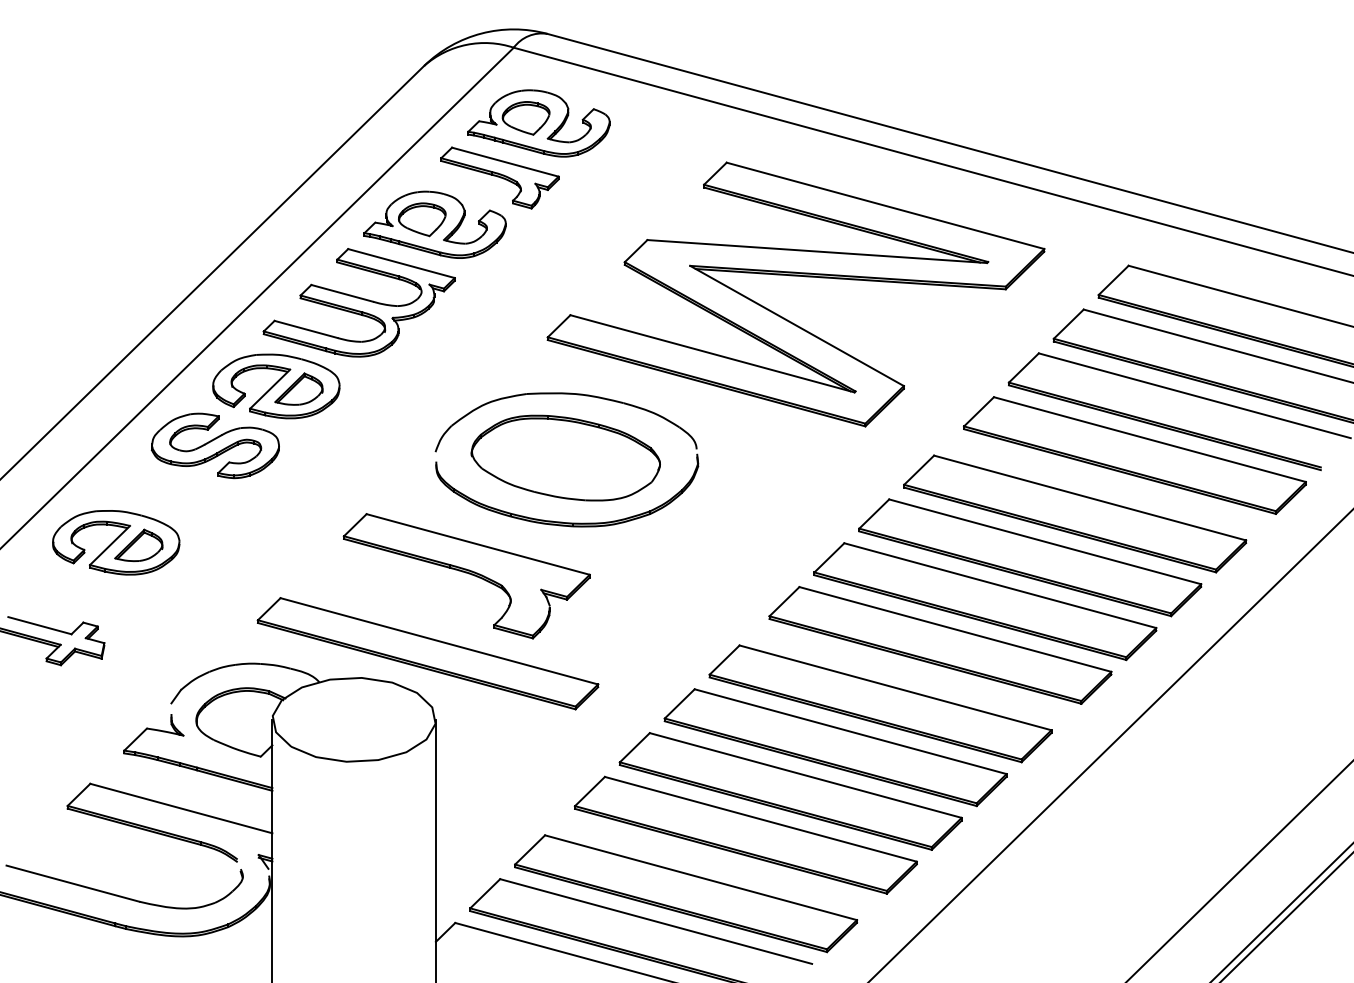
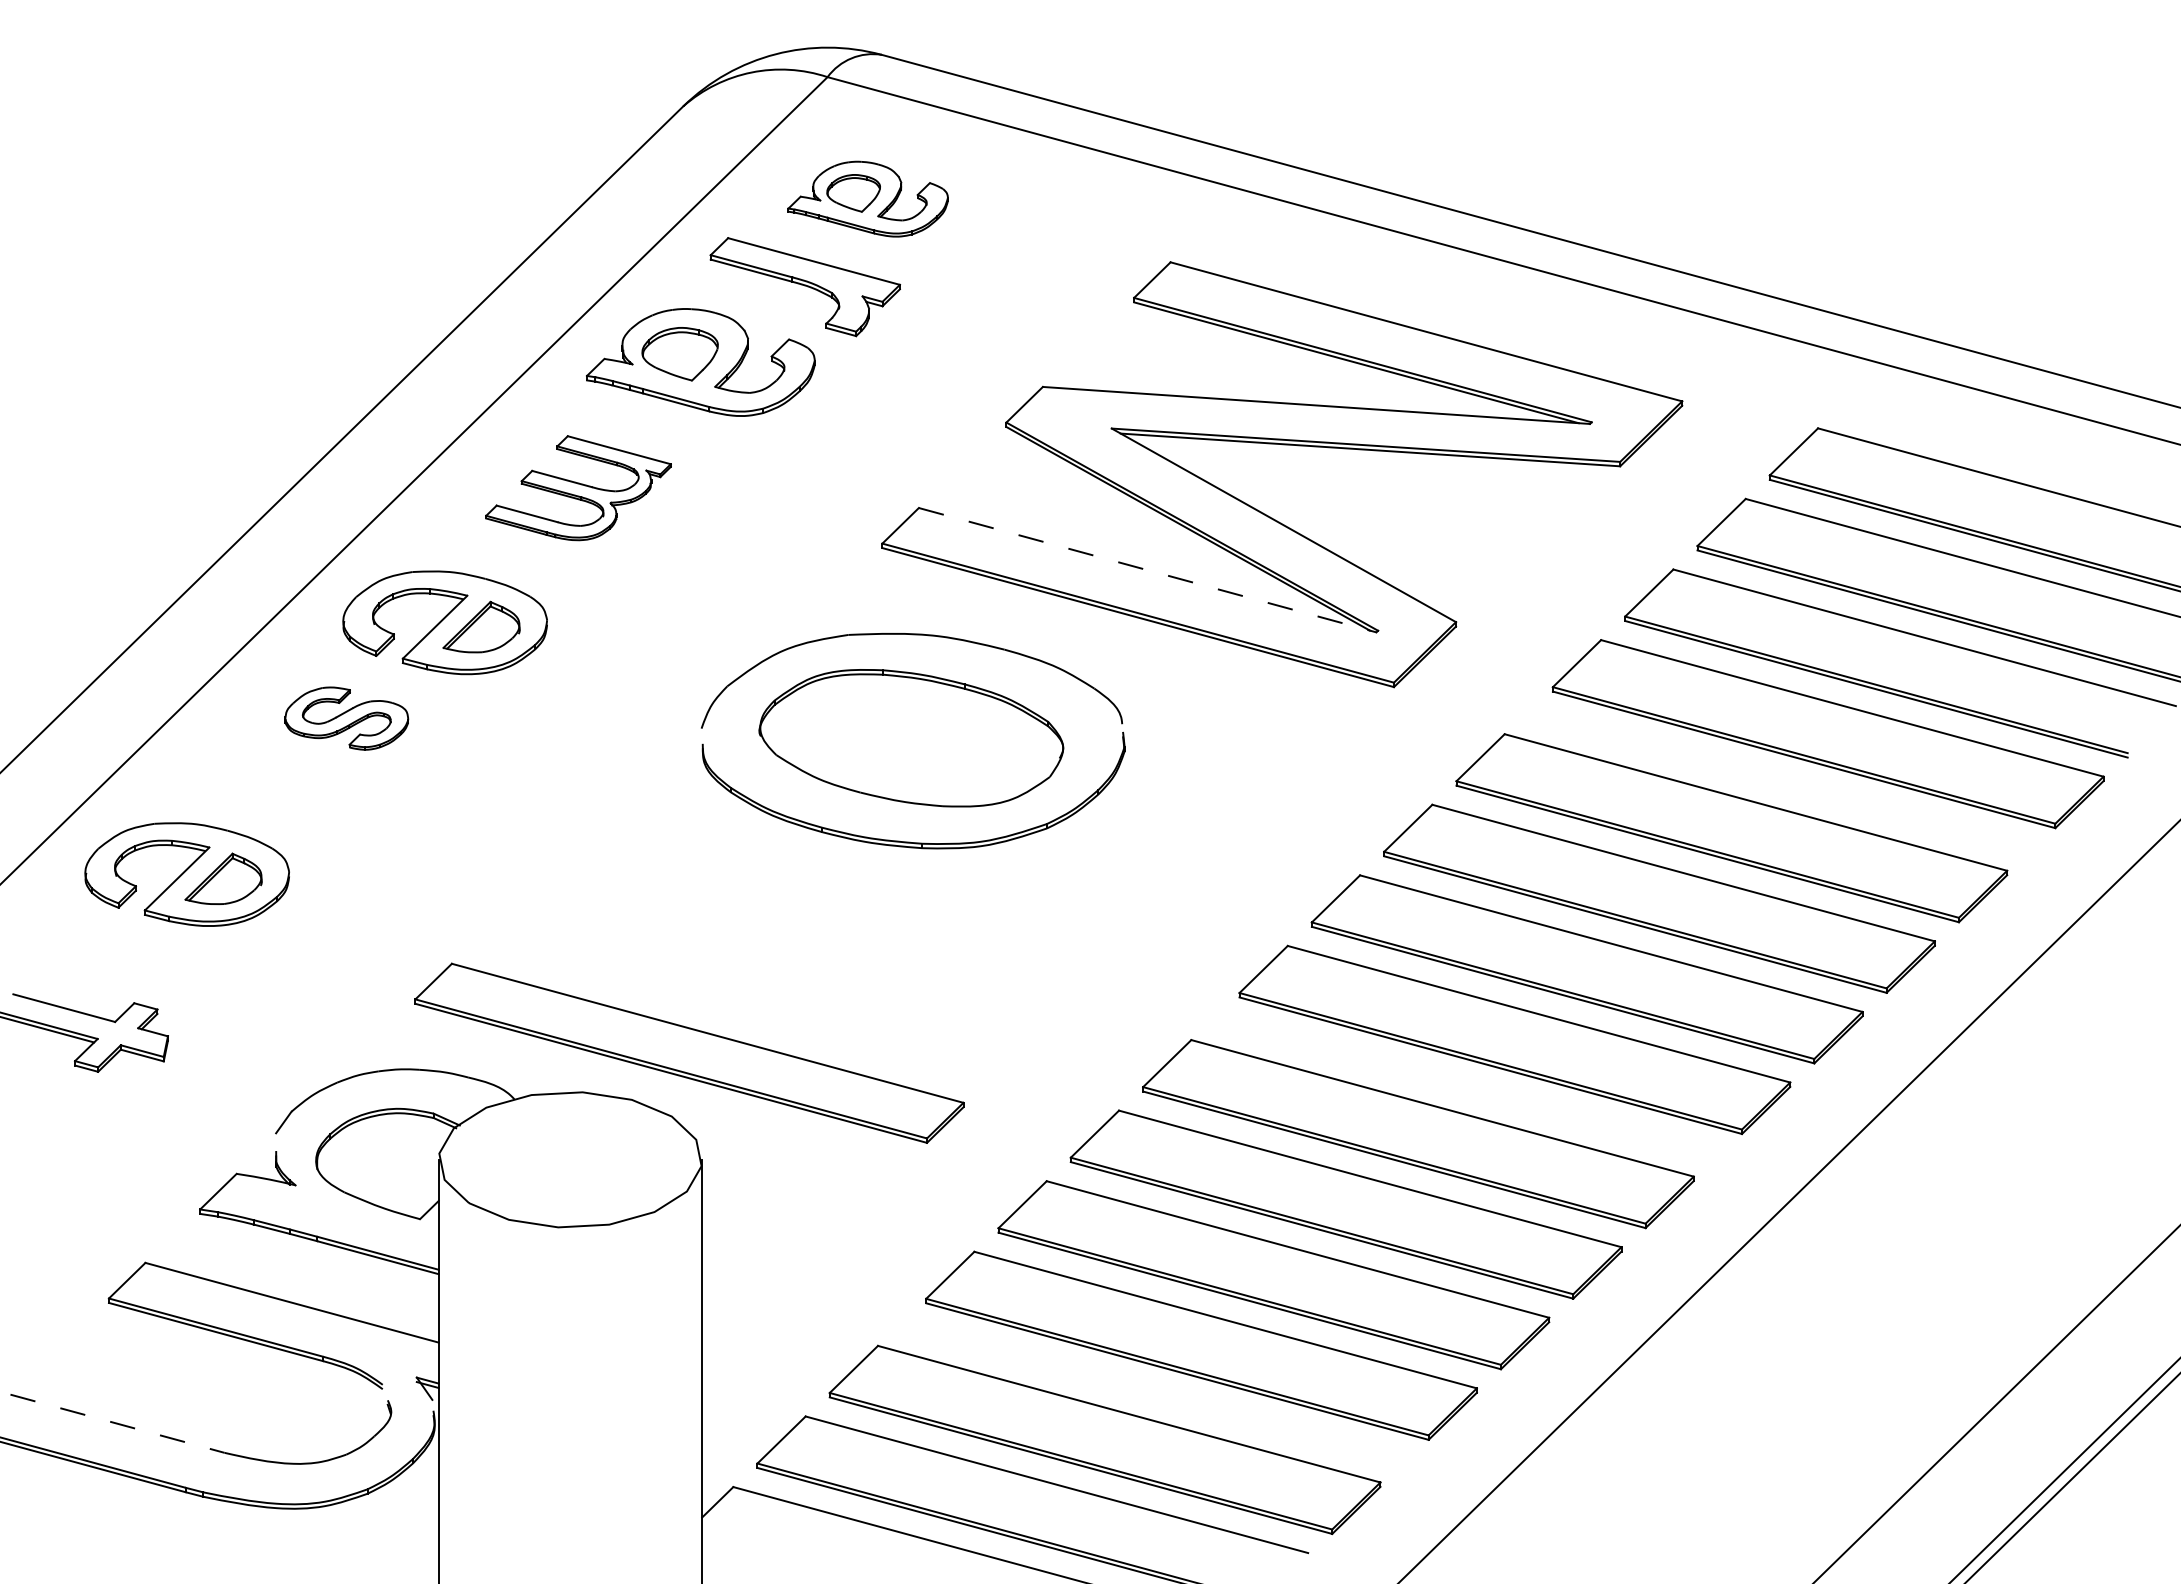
part: (538, 123) -> (867, 199), size x0.7
part: (358, 302) -> (577, 487), size x0.6
line: (712, 353) -> (1147, 569), solid -> dashed
part: (214, 445) -> (345, 717), size x0.6
part: (466, 576) -> (751, 928), removed
line: (73, 883) -> (118, 1423), solid -> dashed

